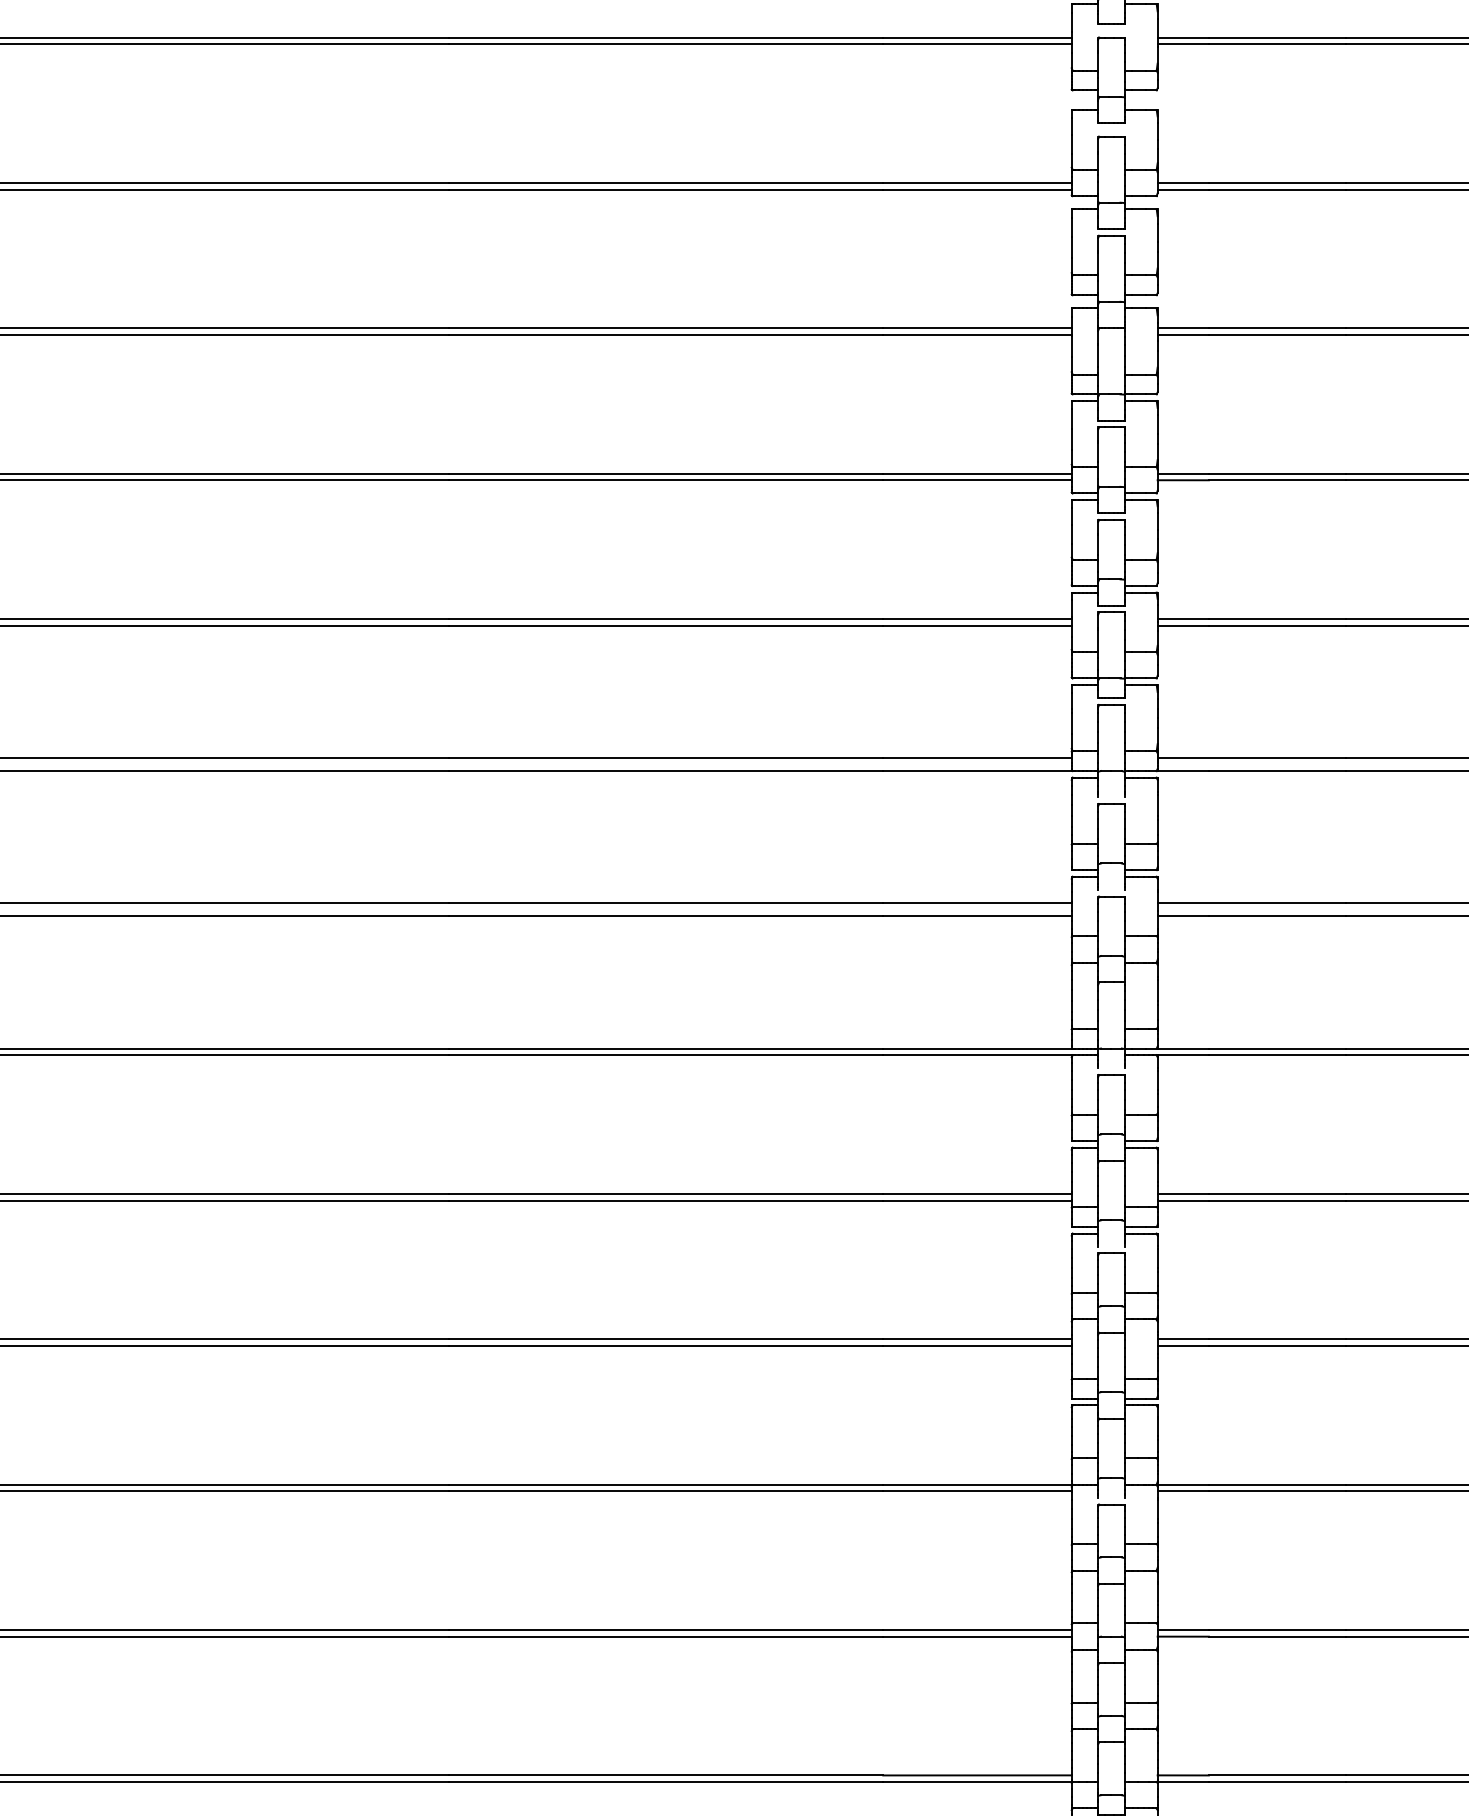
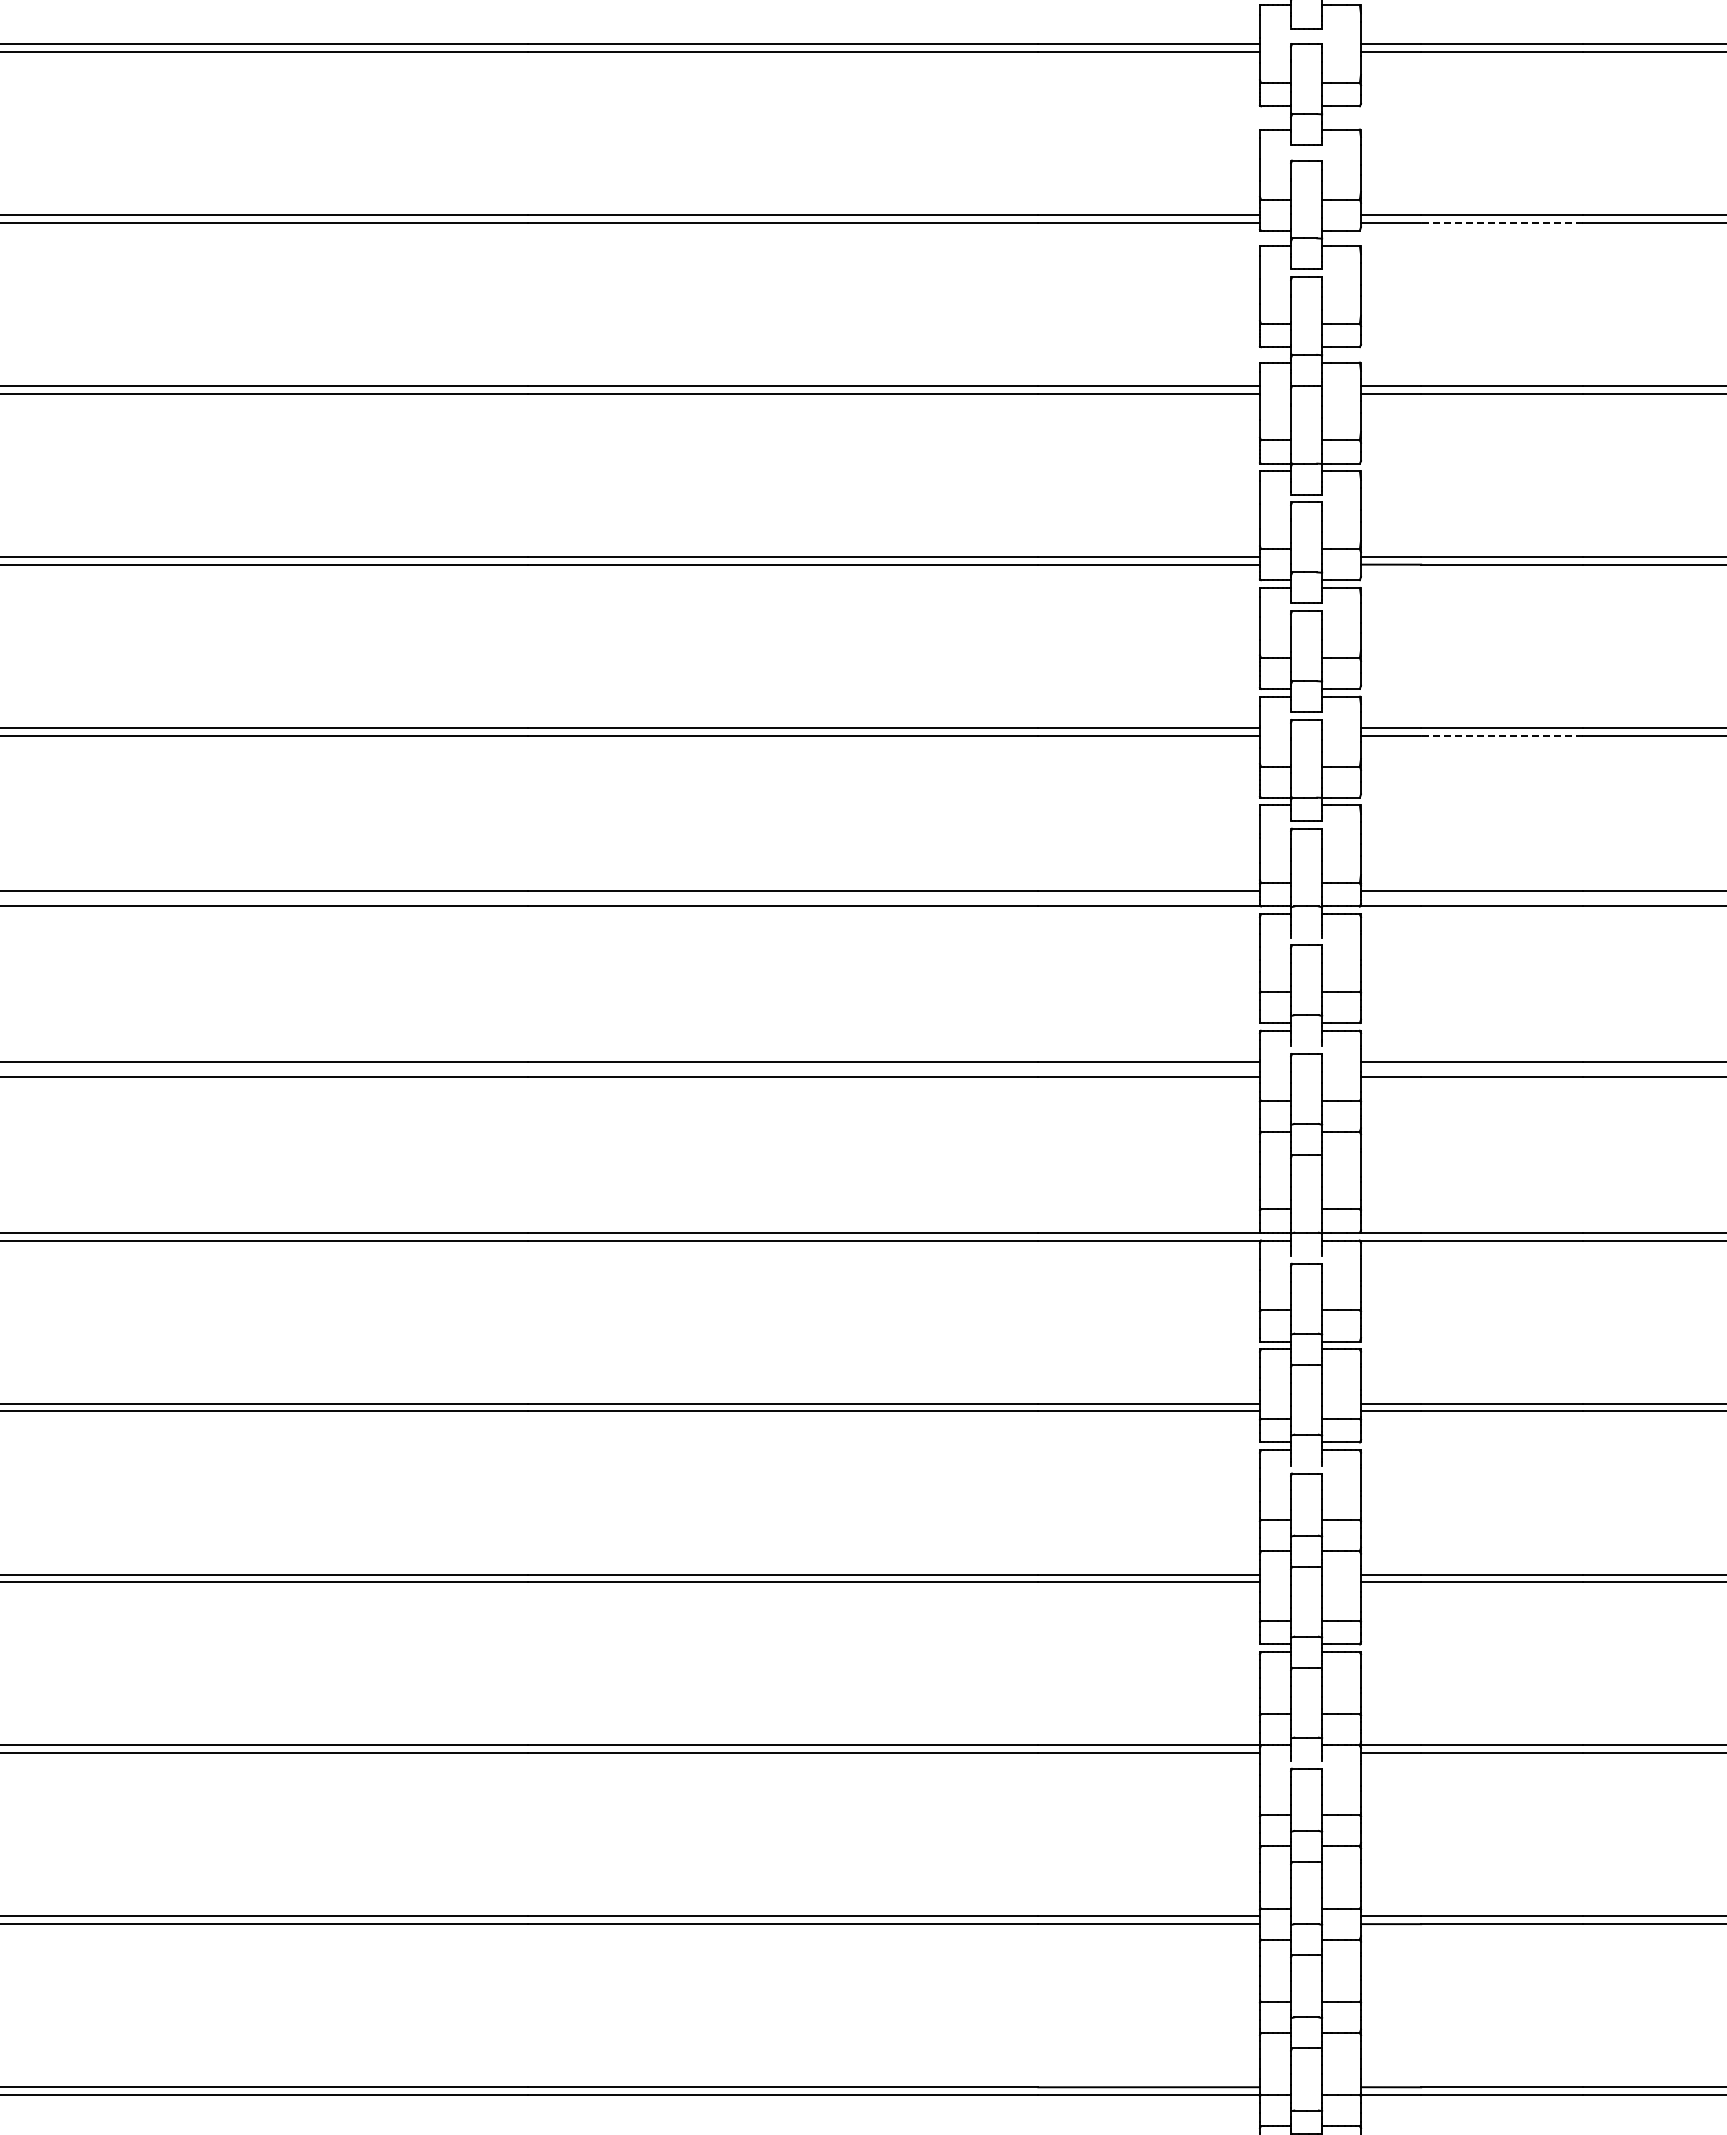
line: (1277, 189) -> (1501, 222), solid -> dashed
line: (1277, 625) -> (1501, 735), solid -> dashed

